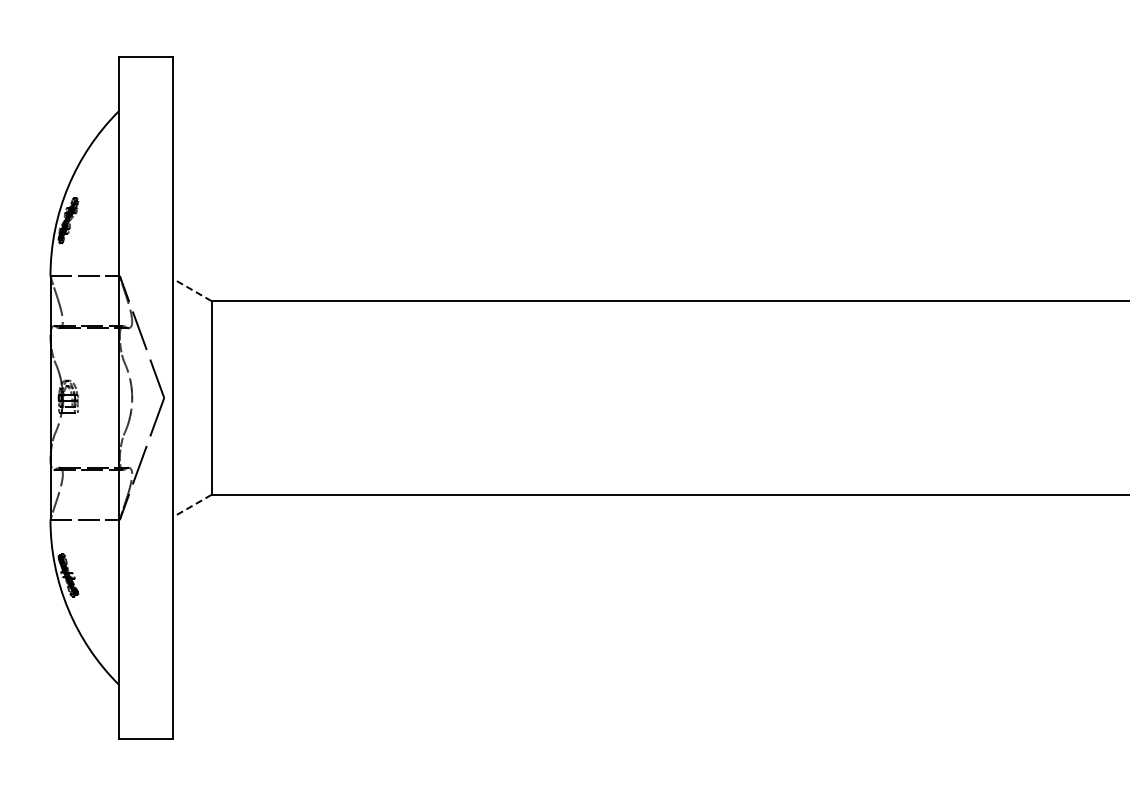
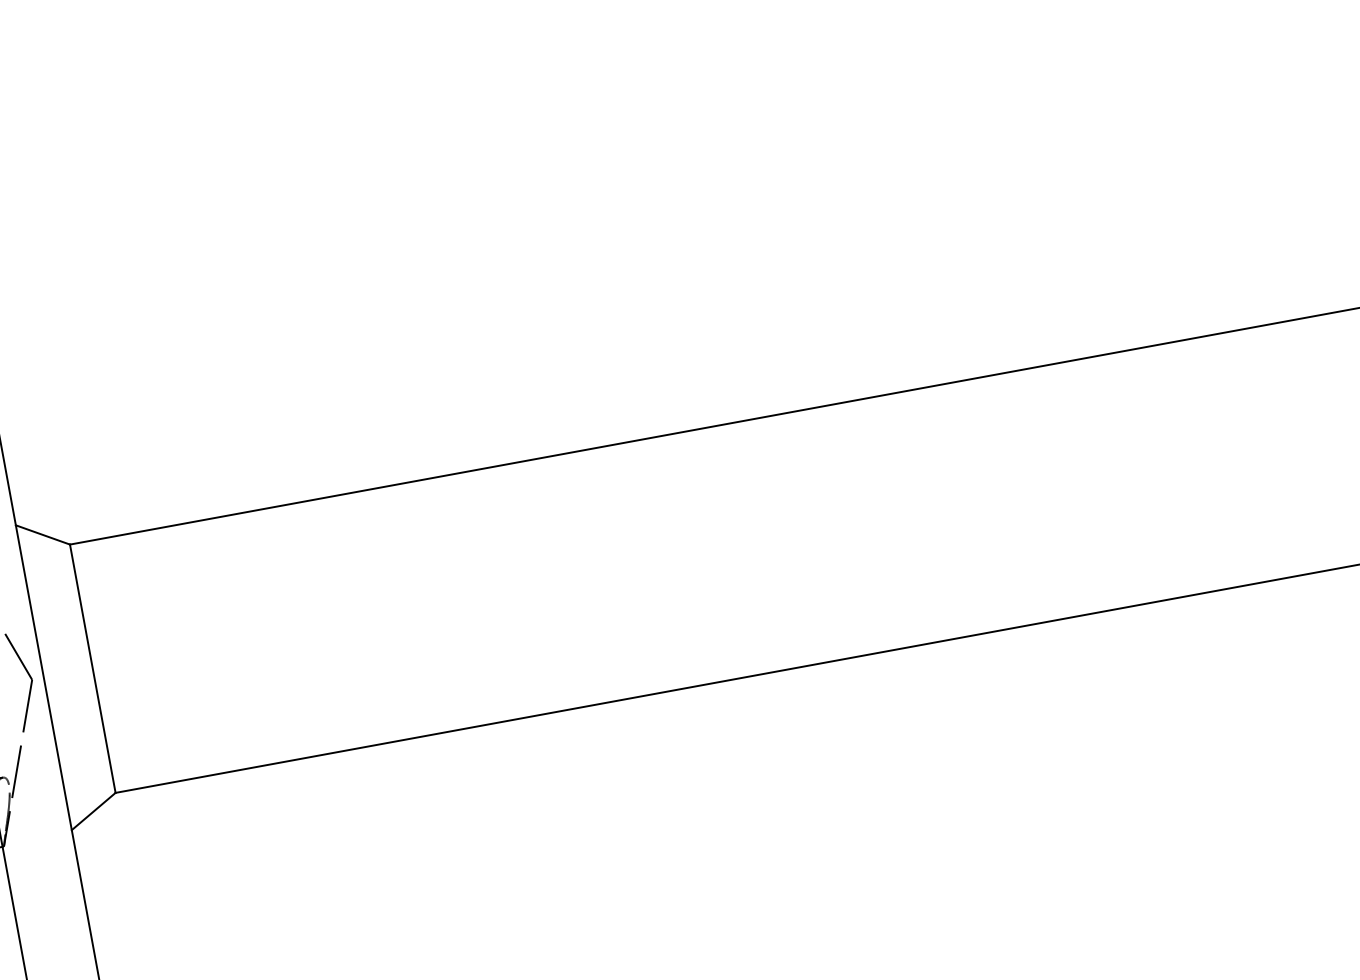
line: (192, 289) -> (42, 534), dashed -> solid
line: (192, 506) -> (93, 812), dashed -> solid

